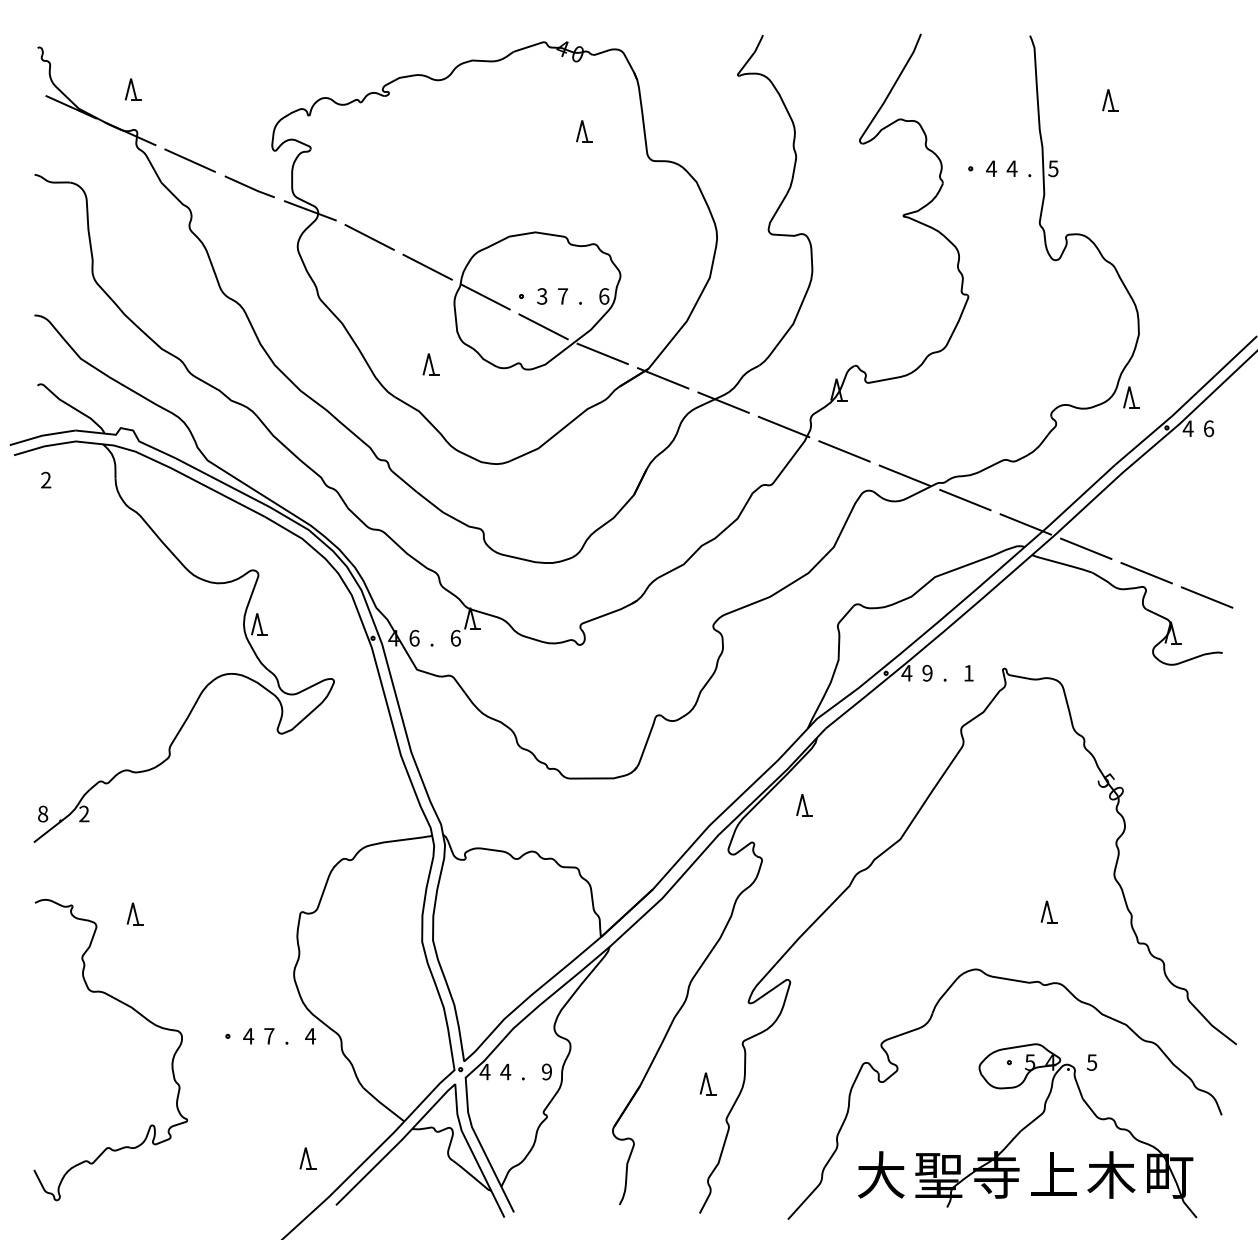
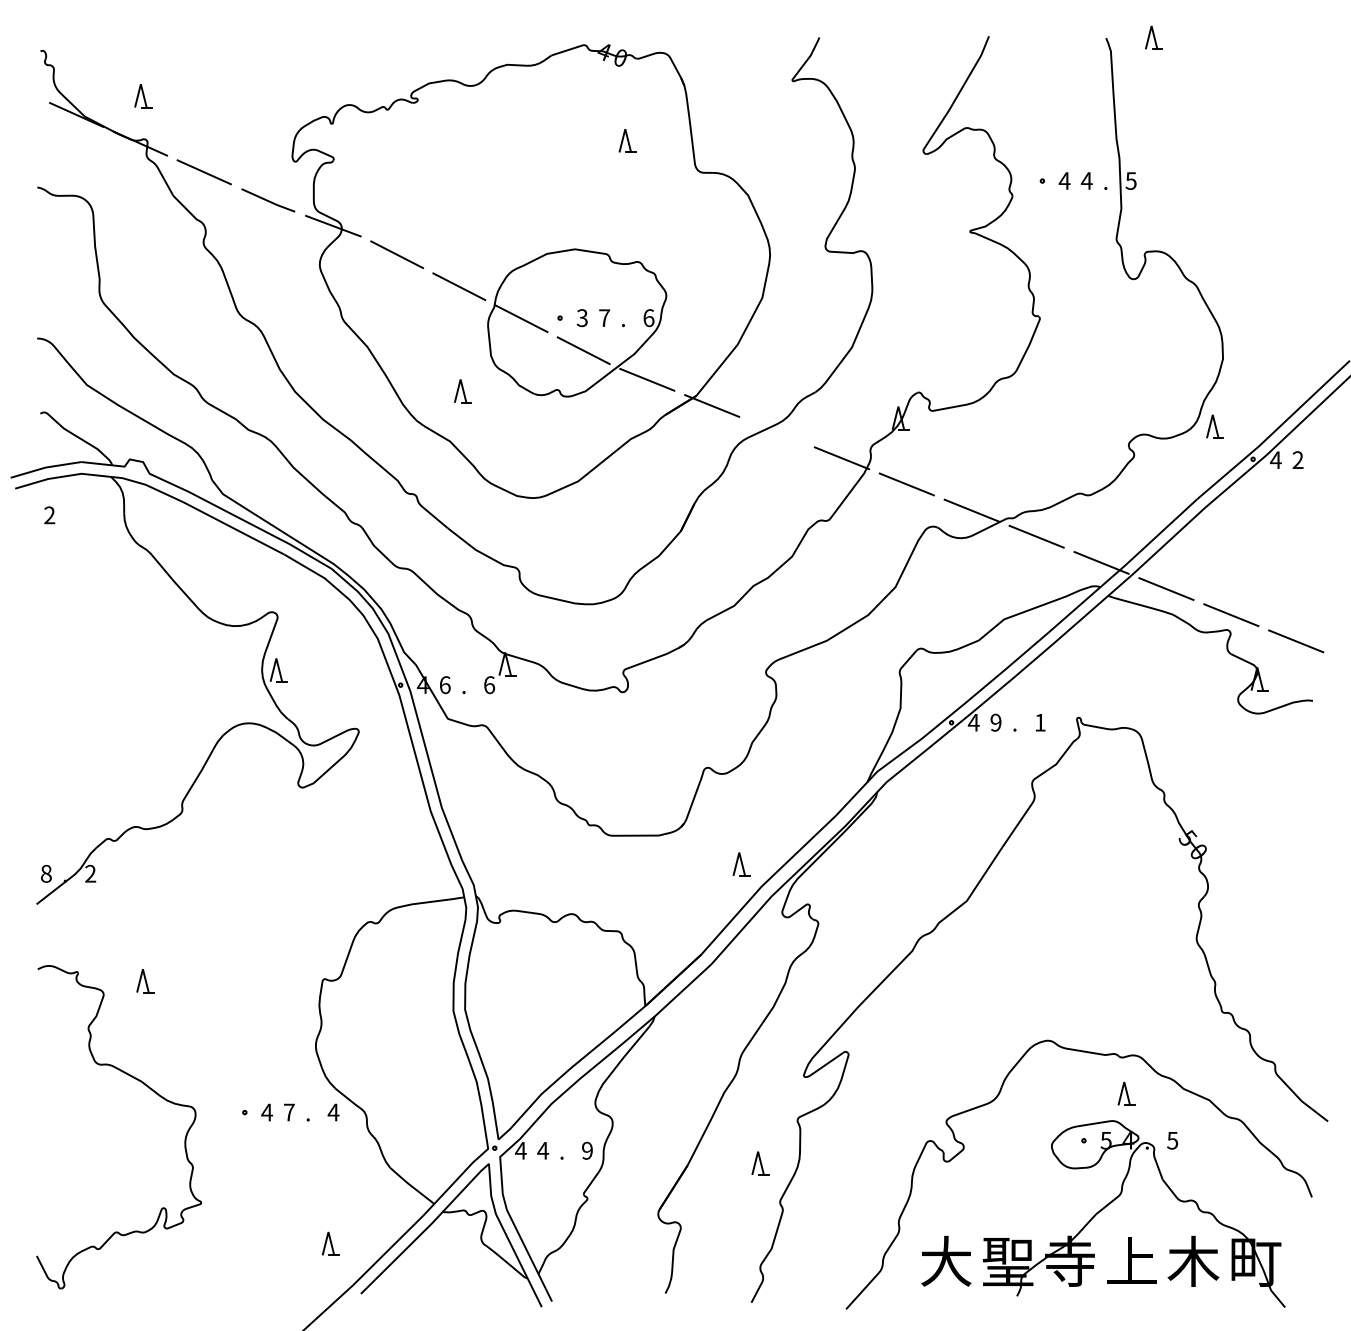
part: (1110, 100) -> (1153, 37), moved
line: (723, 402) -> (776, 431), removed
text: (1208, 428) -> (1297, 459), 6 -> 2
part: (804, 805) -> (741, 864), moved
part: (1048, 911) -> (1125, 1093), moved

